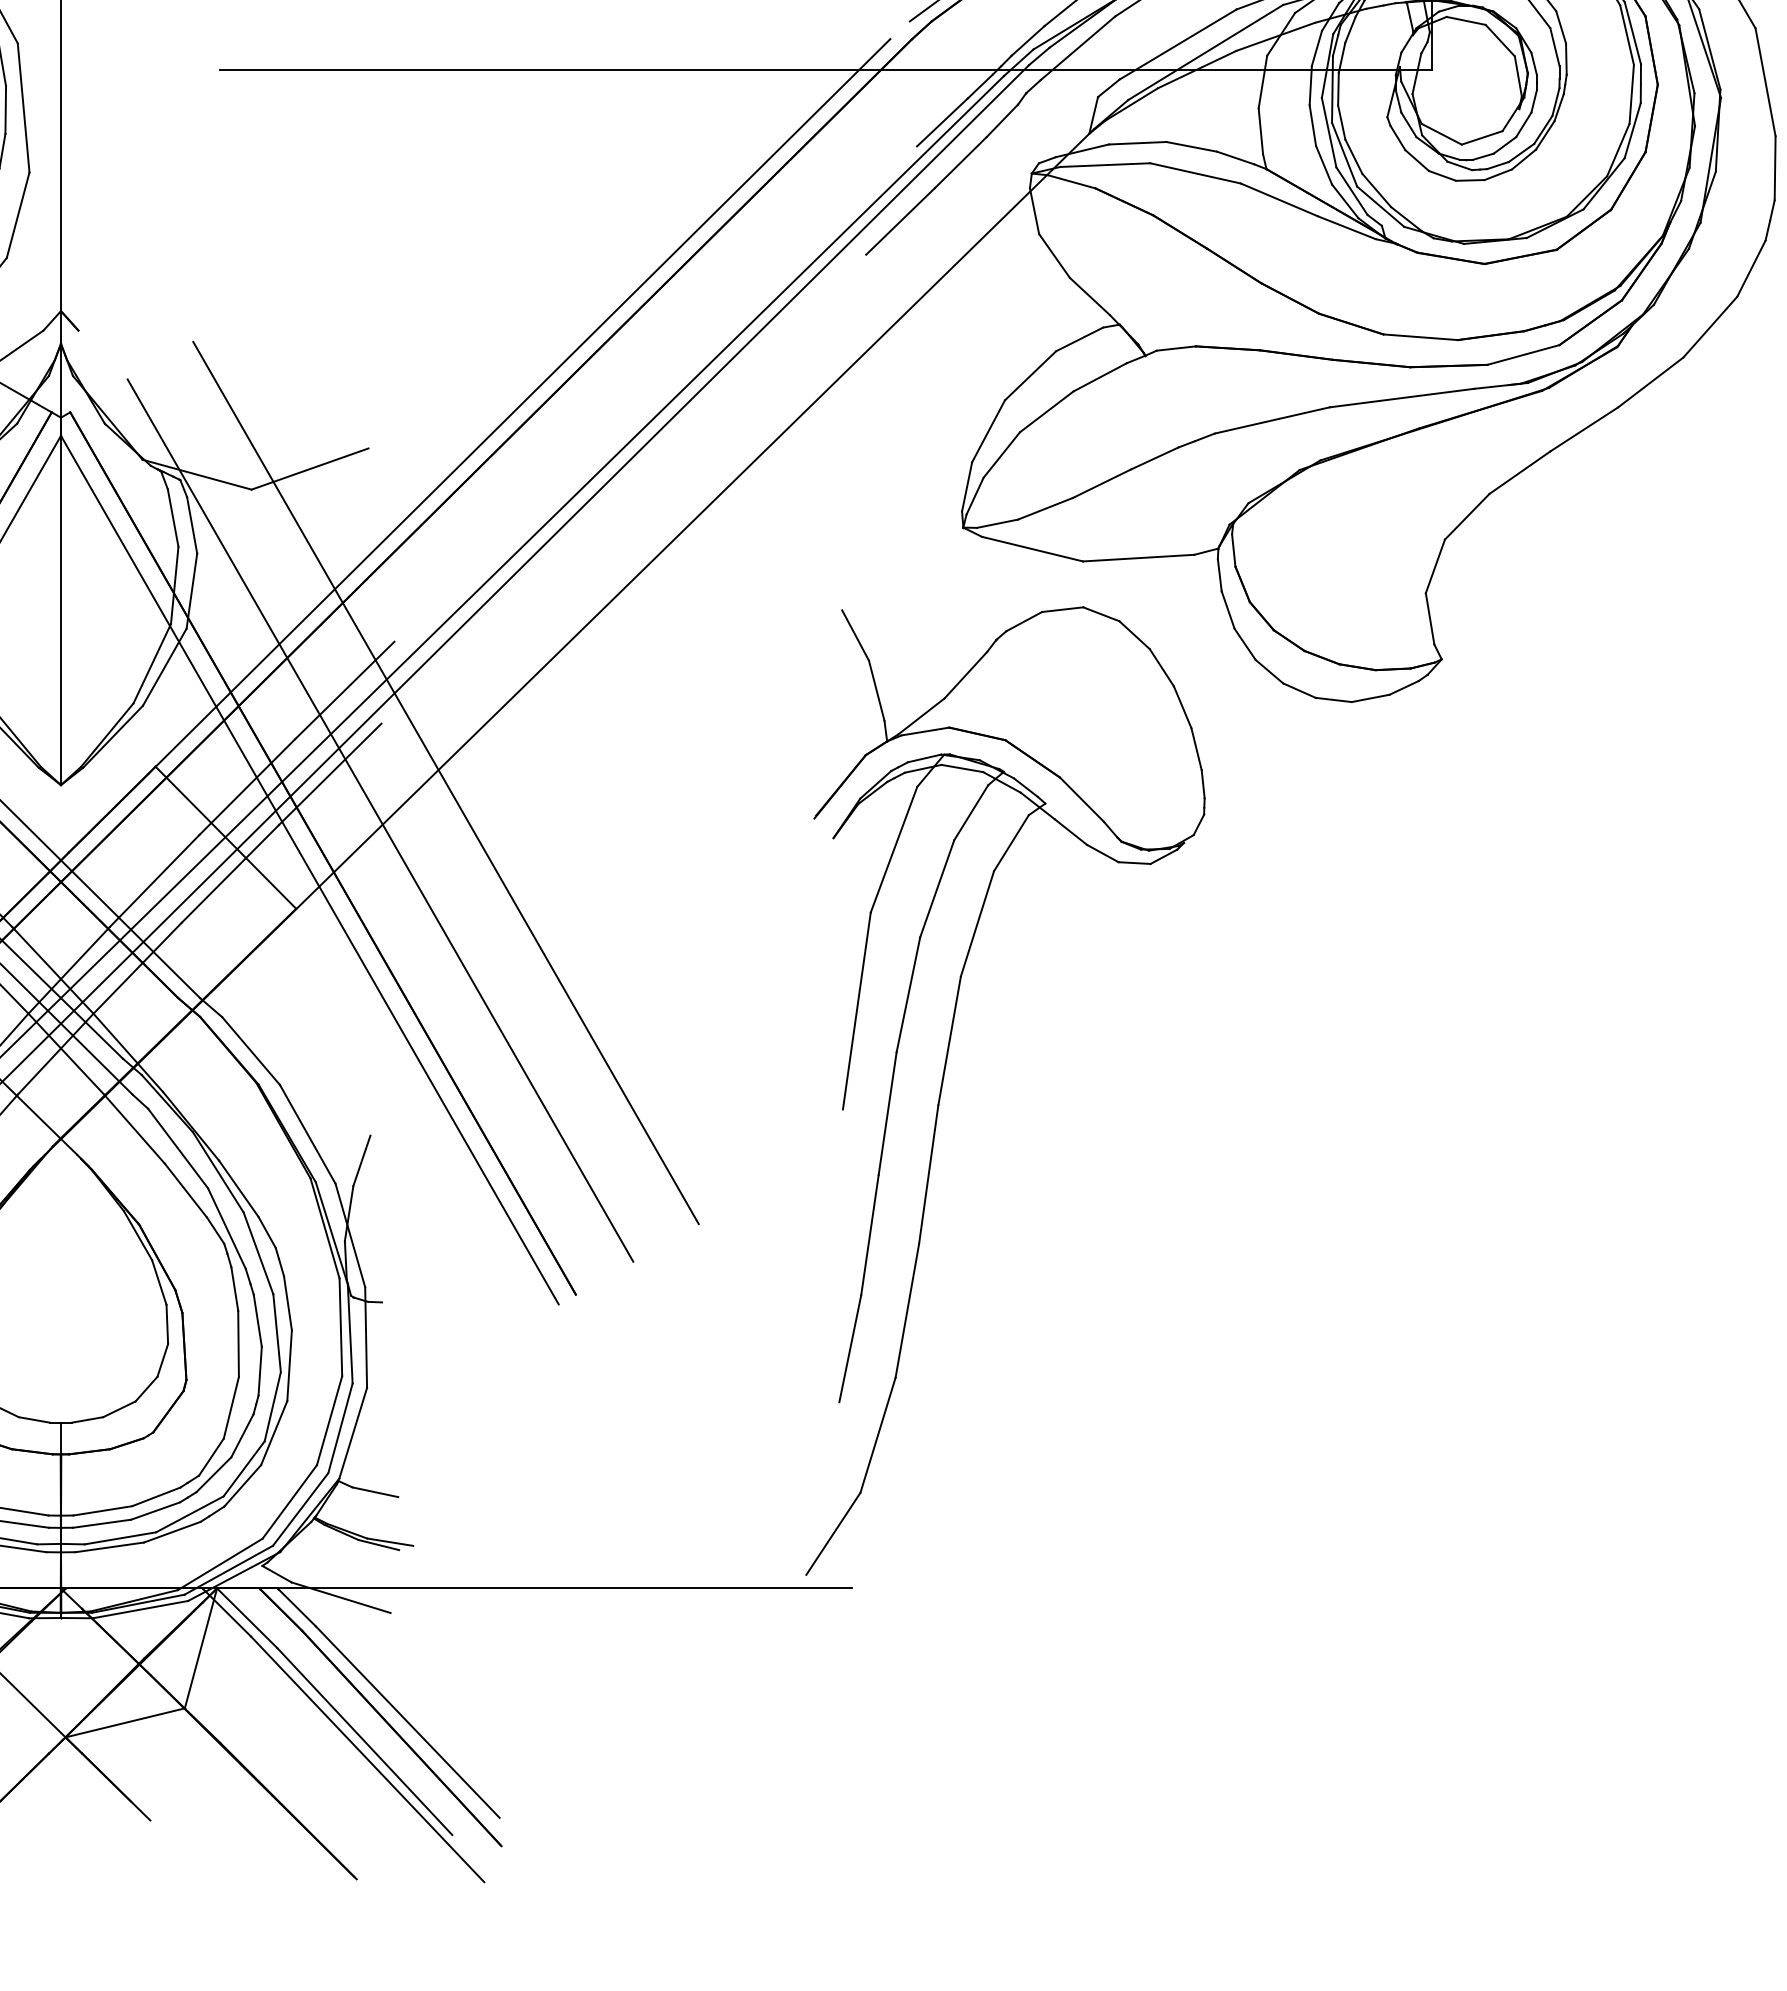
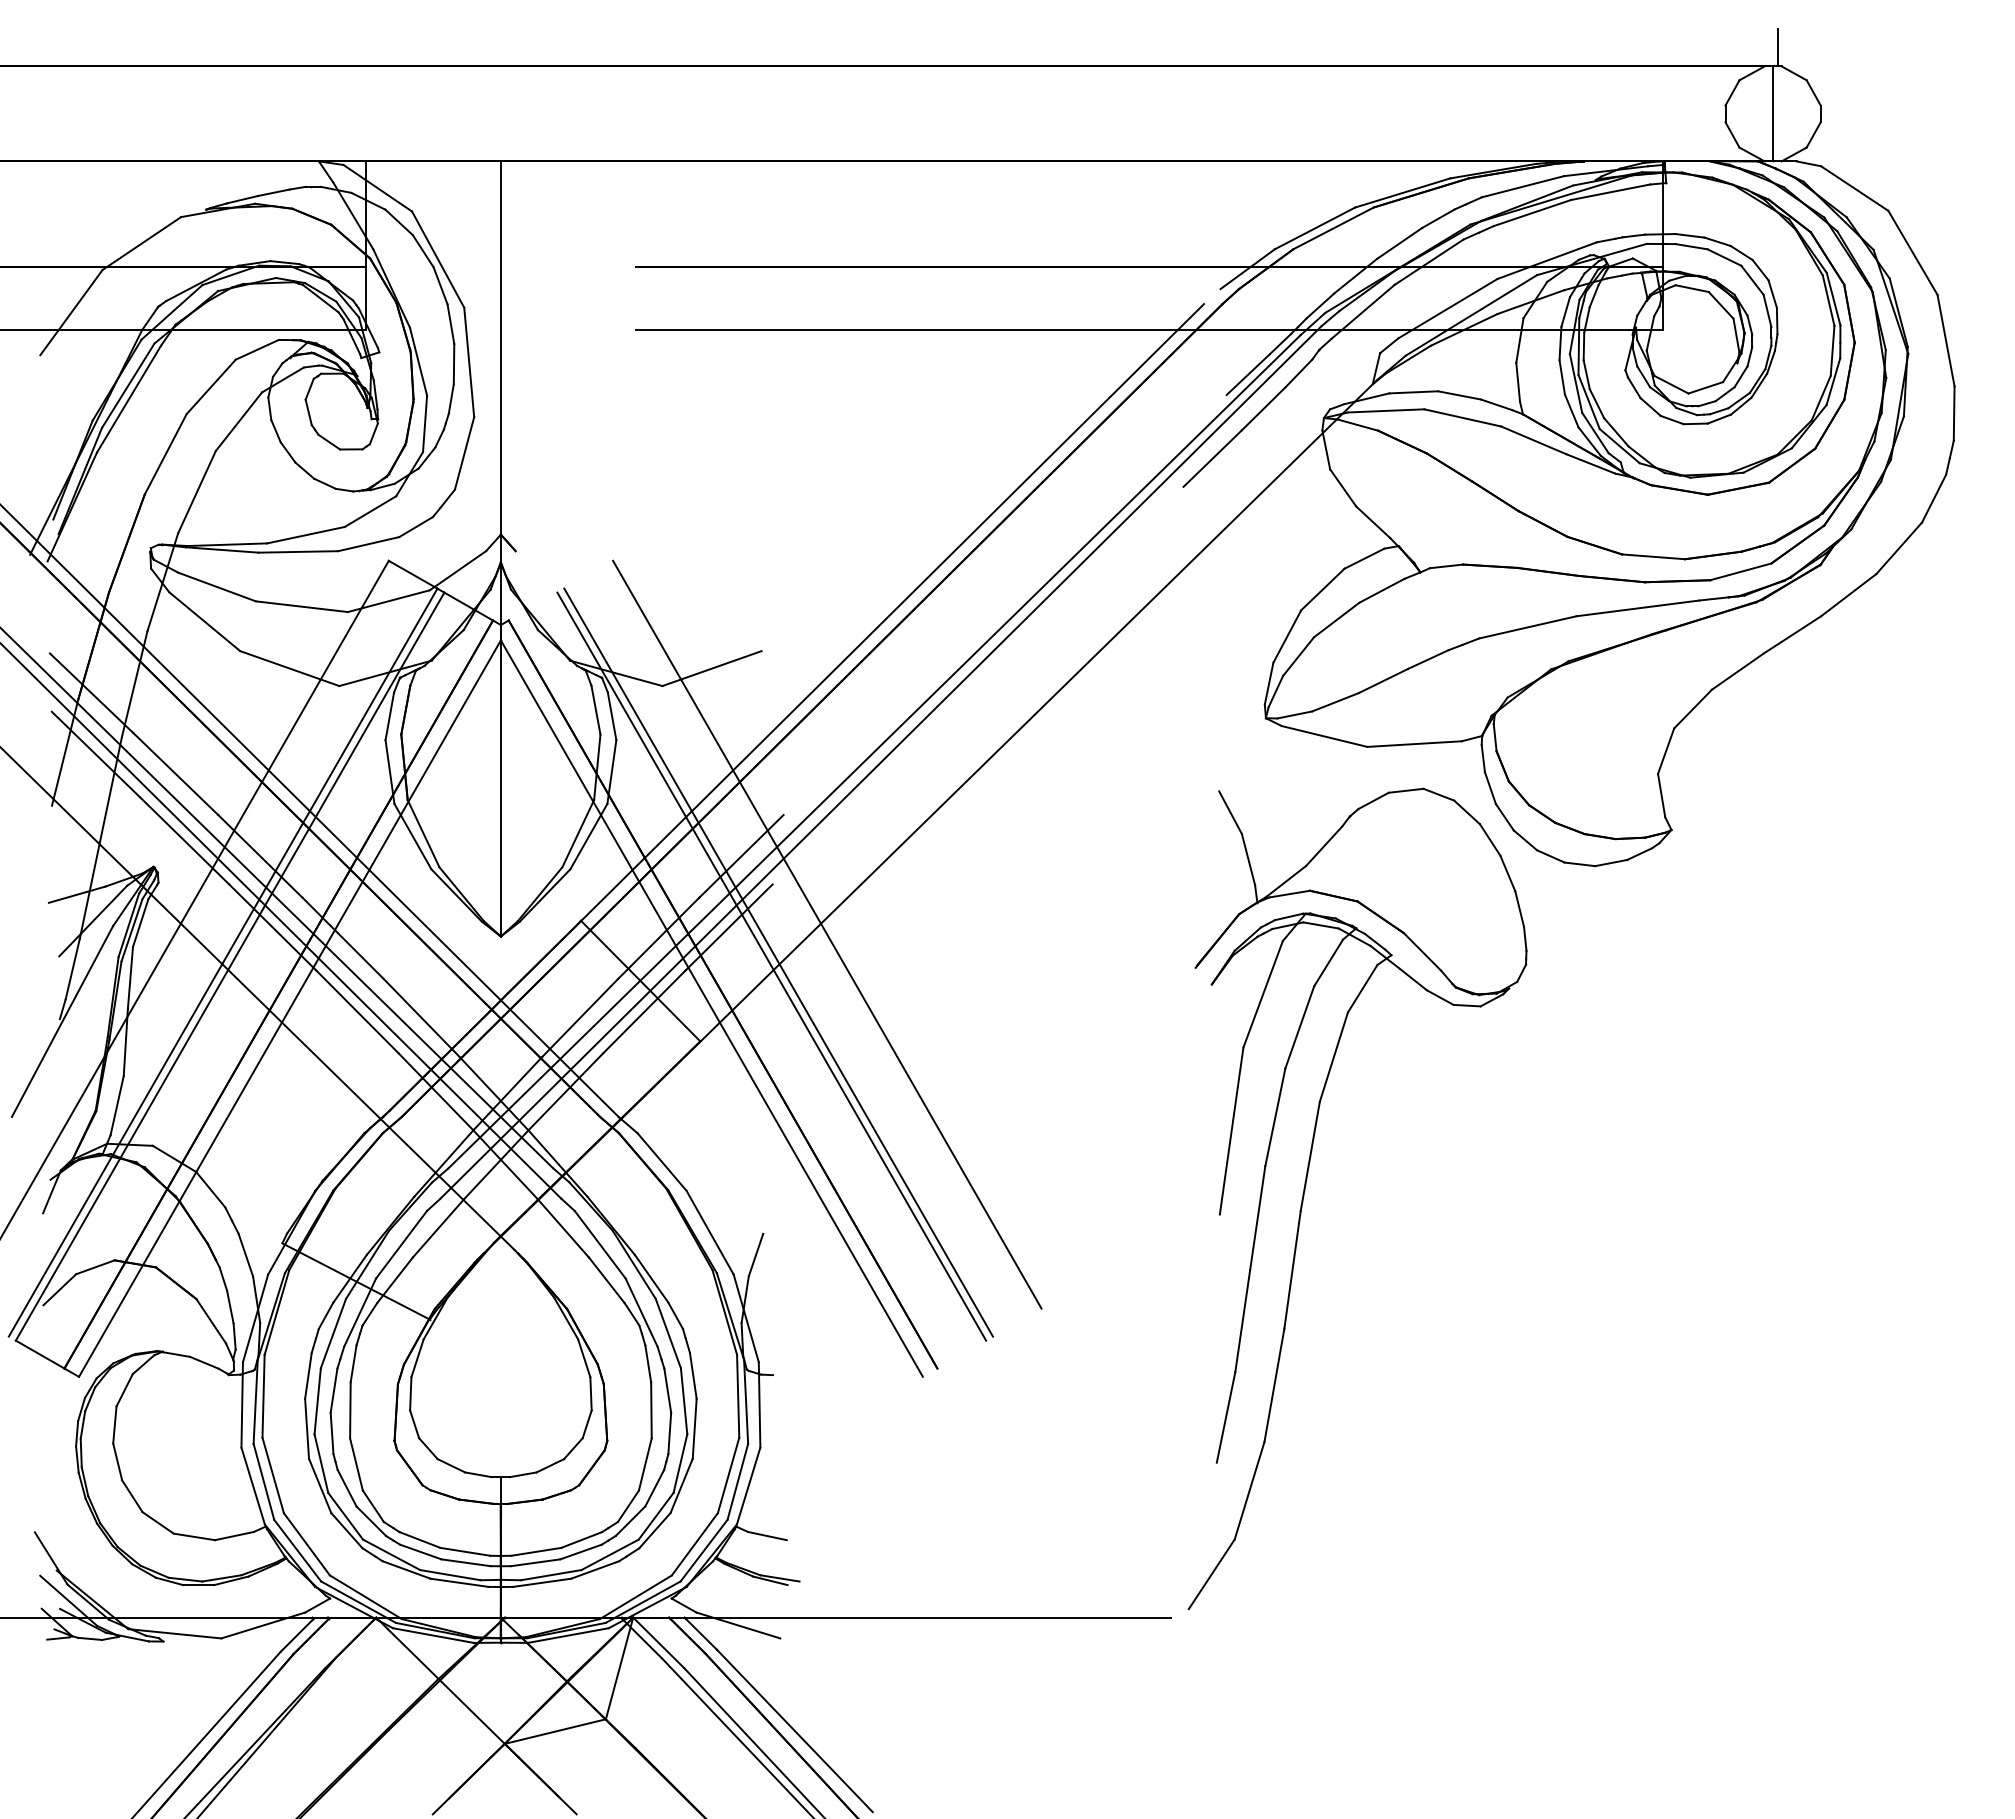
line: (388, 815) -> (778, 962), added
part: (943, 1082) -> (1305, 1191), moved

